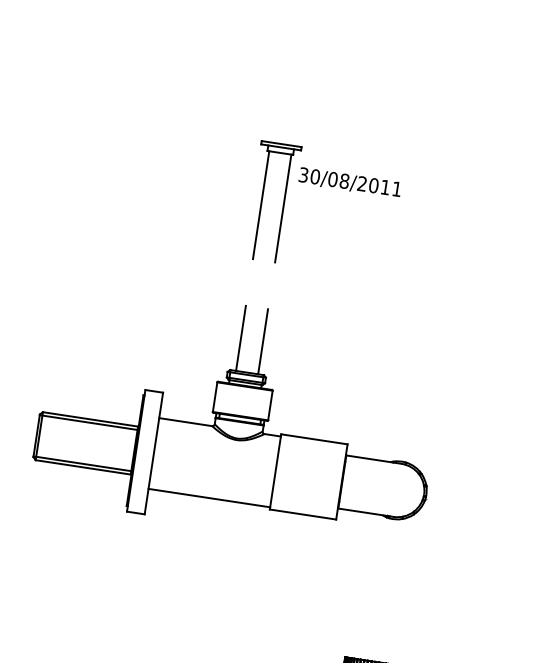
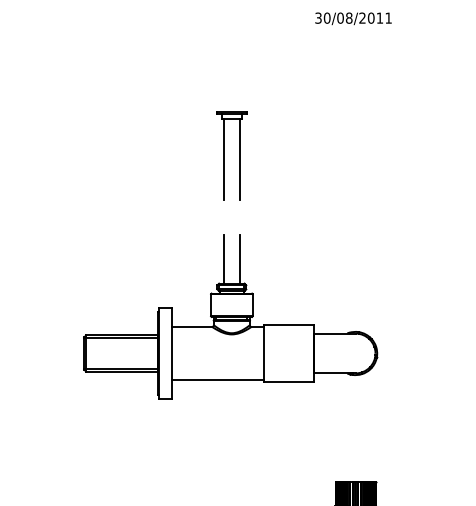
text: (350, 182) -> (353, 18), moved

